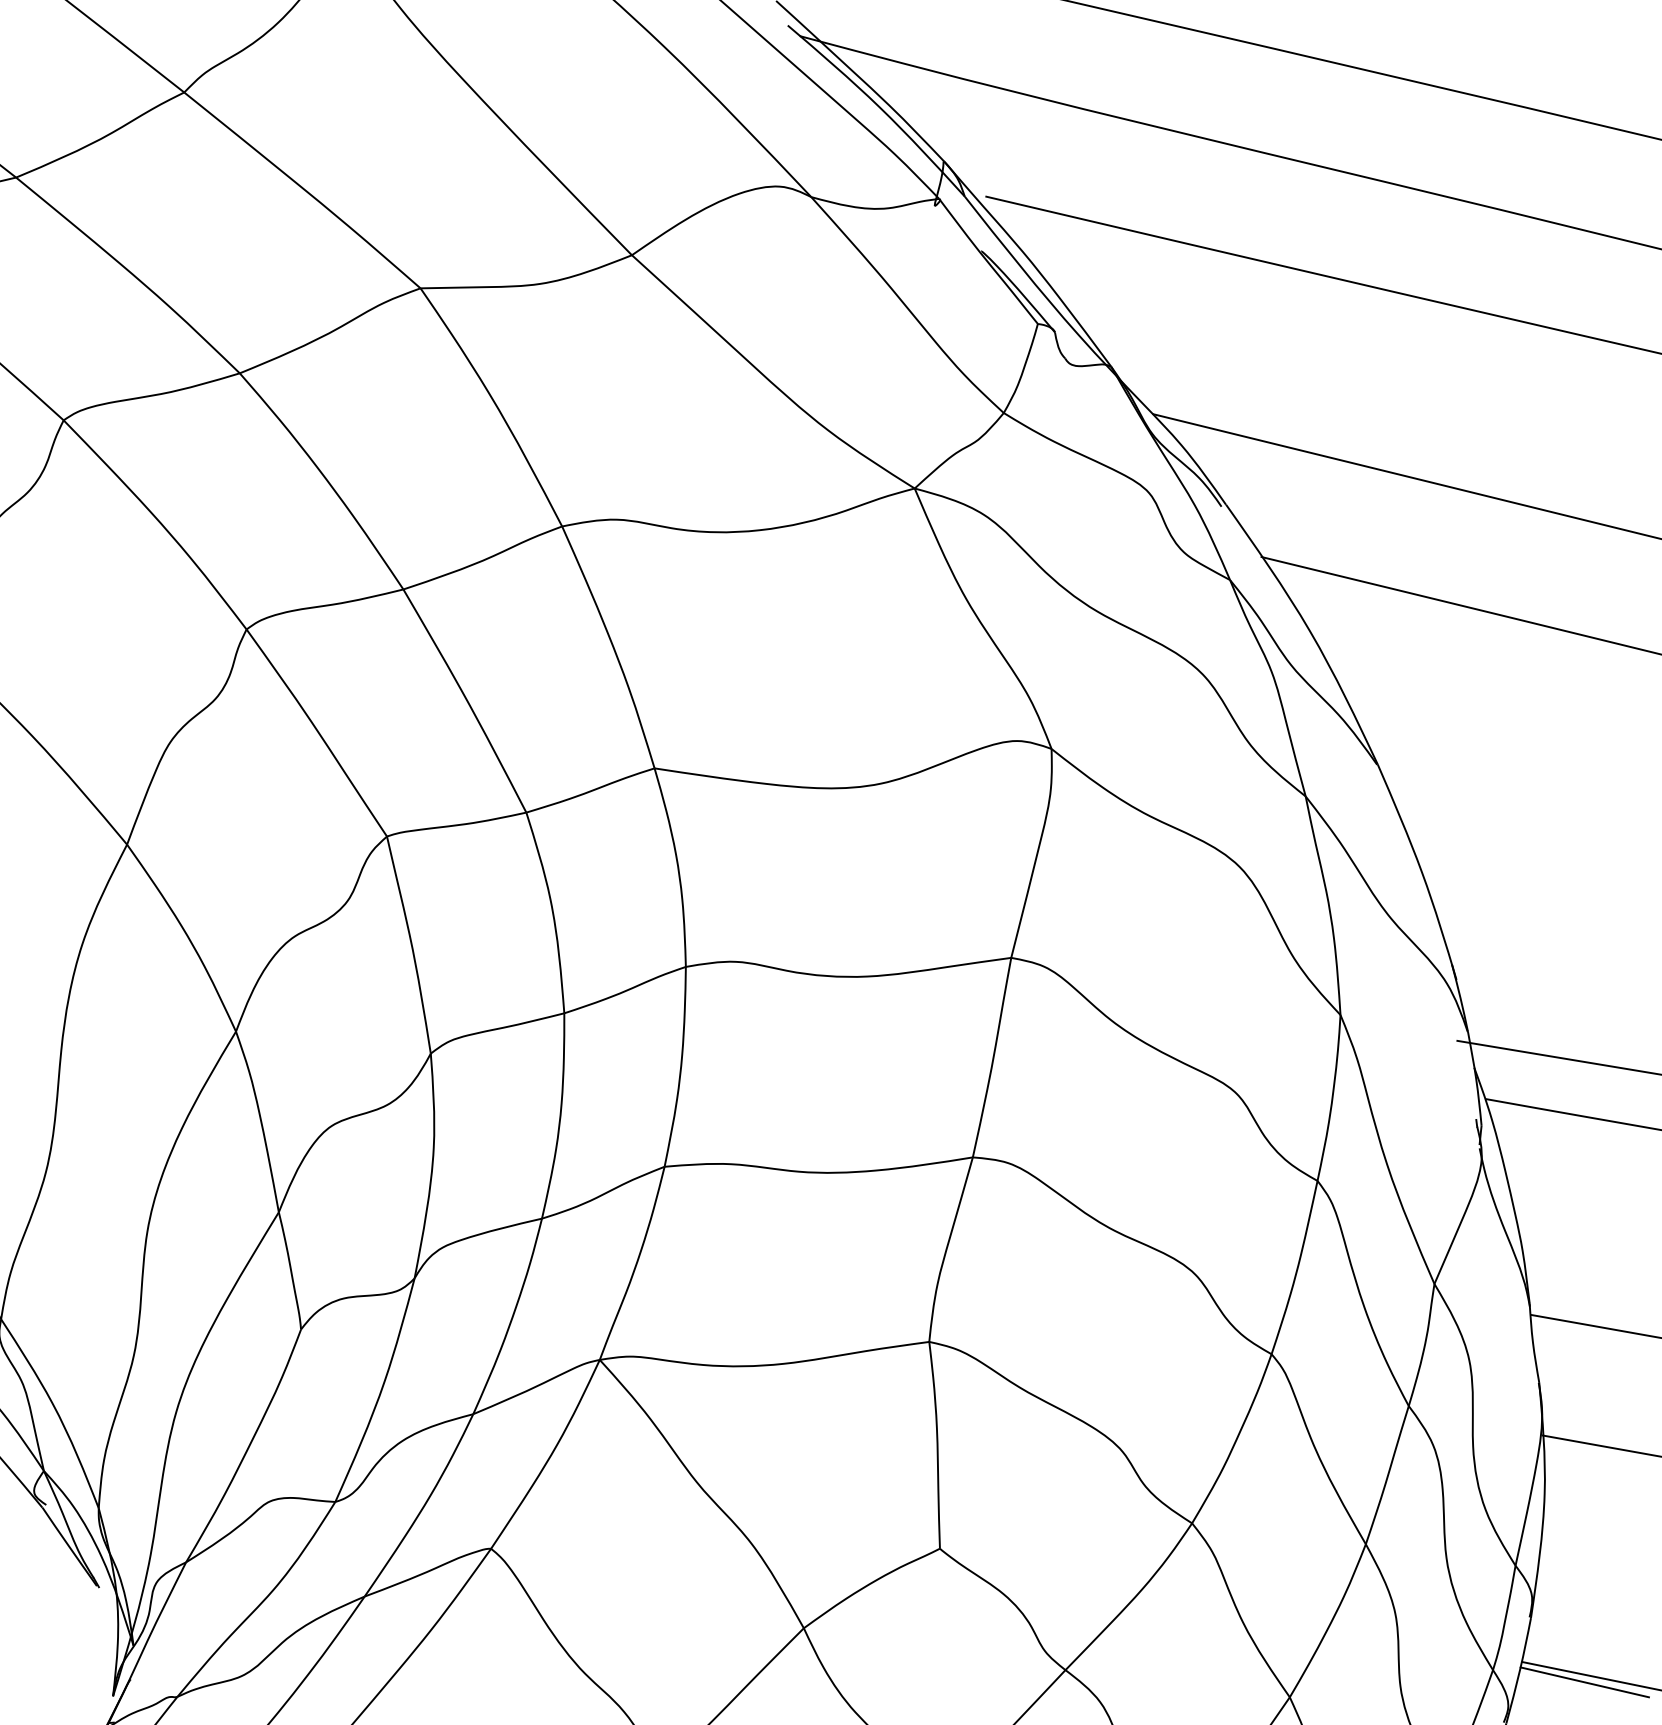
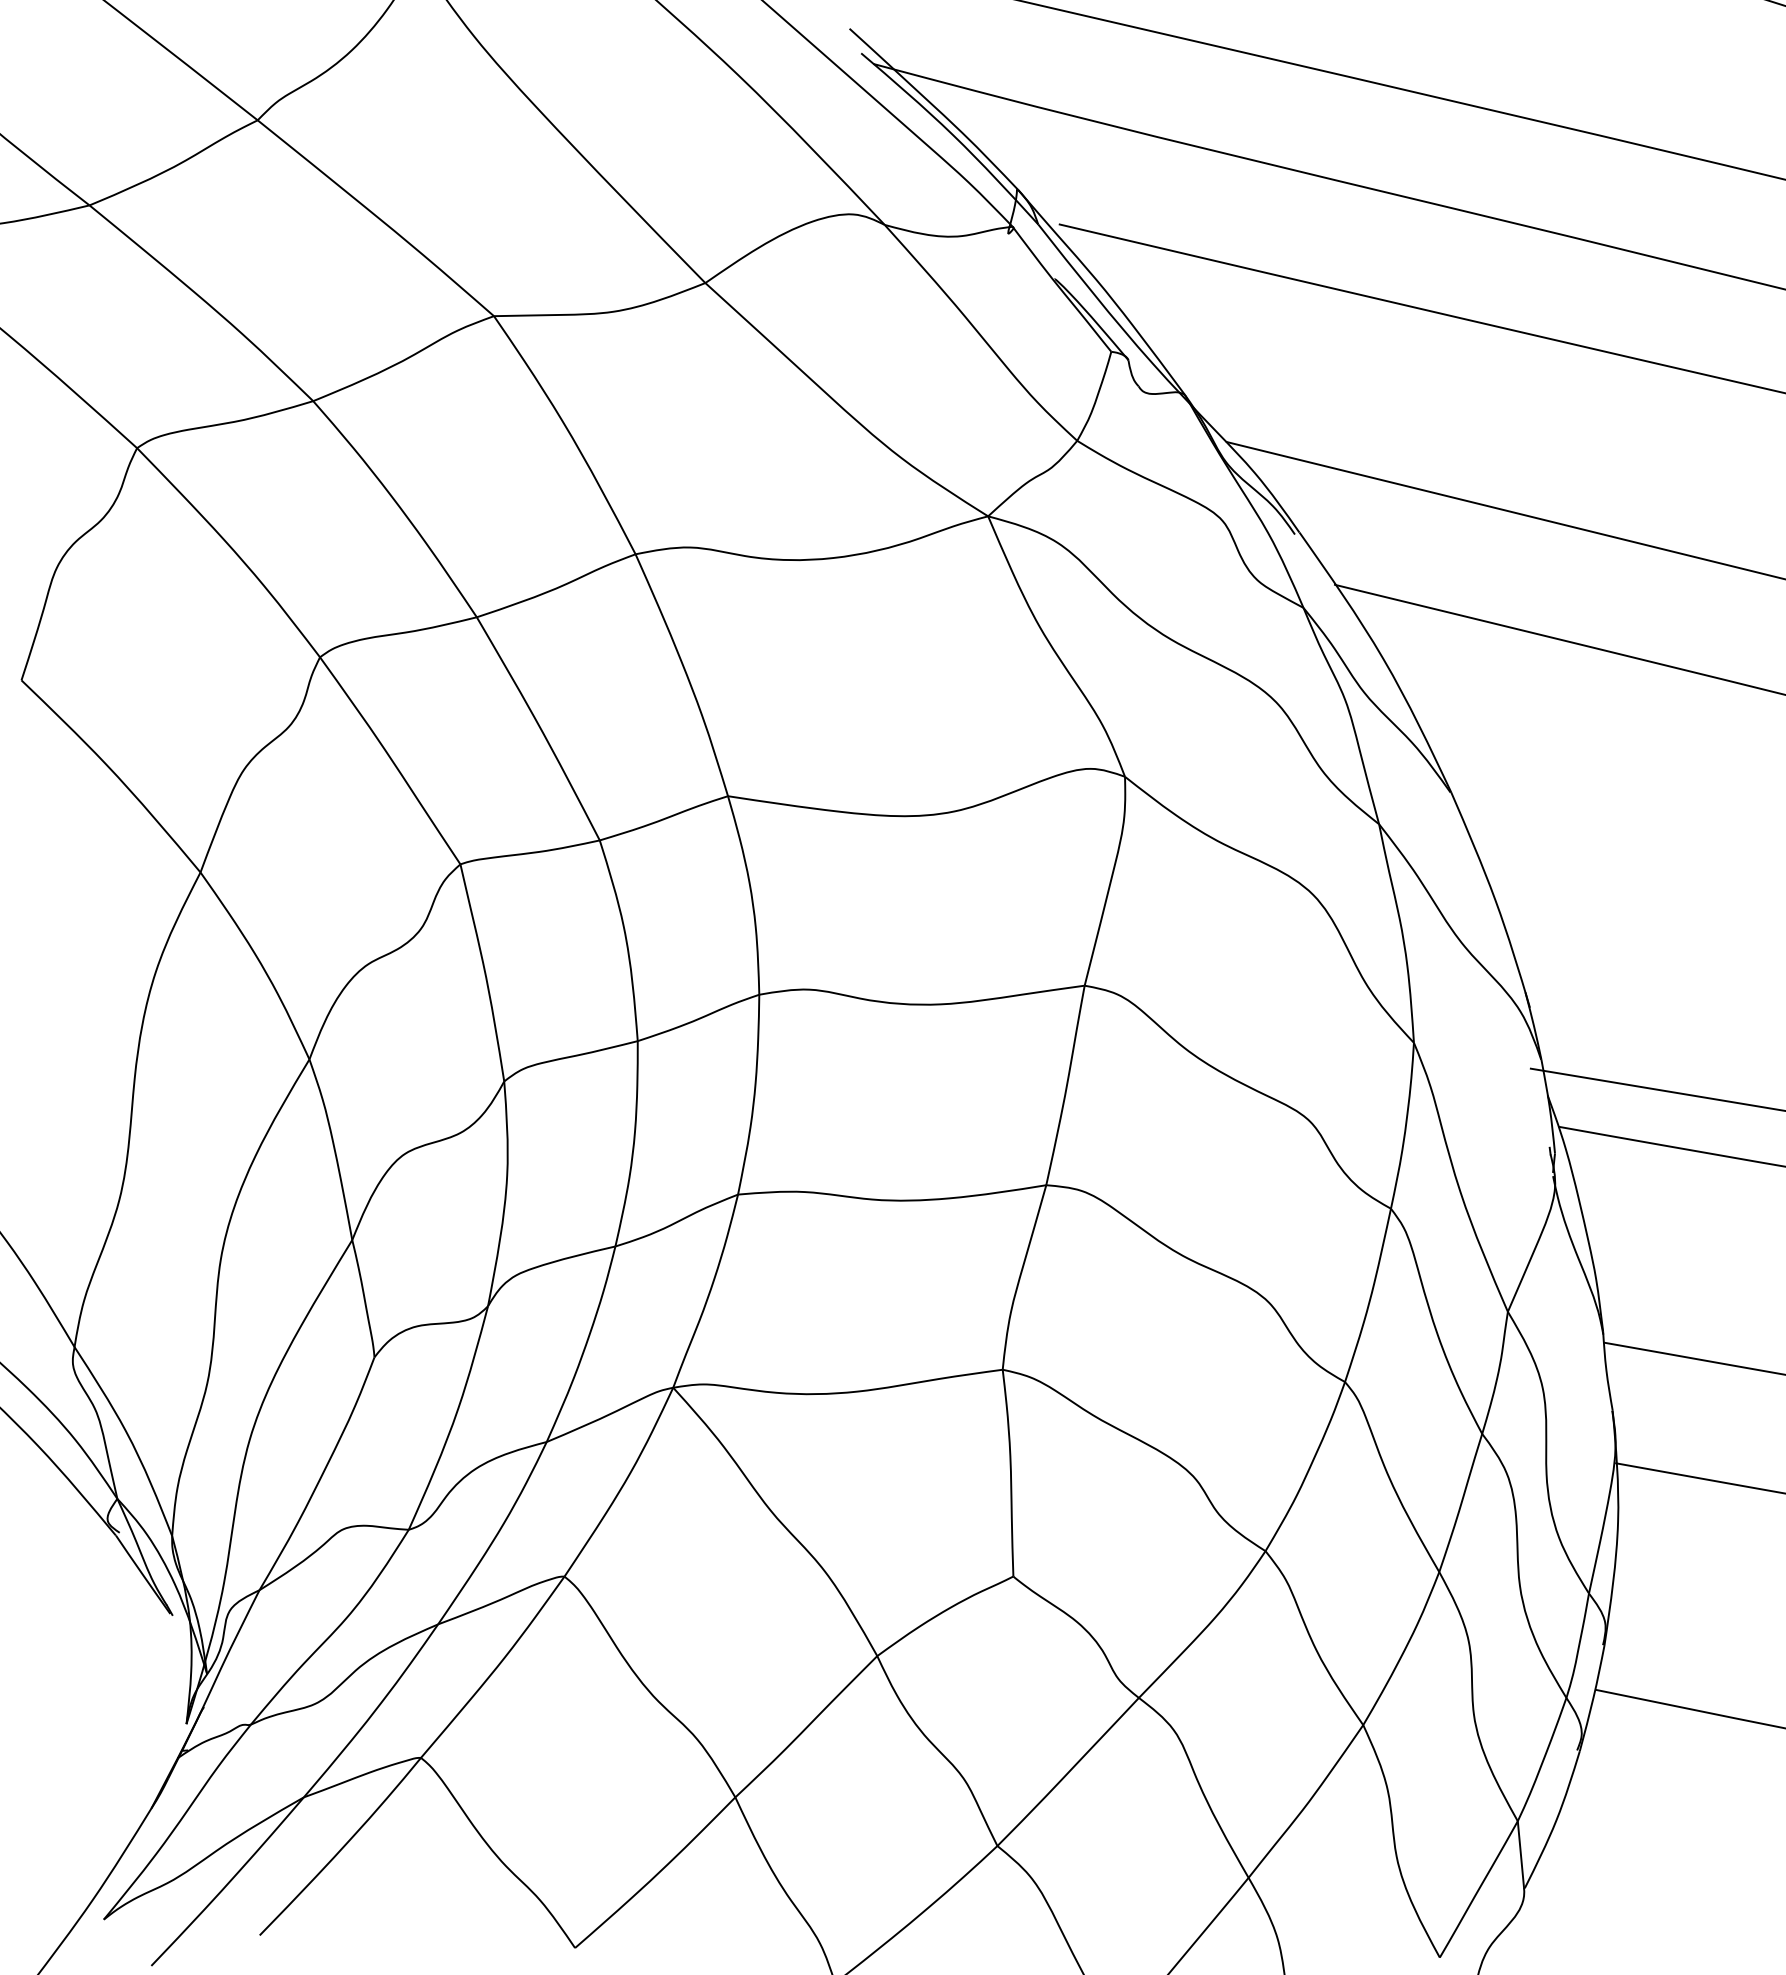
line: (1585, 1682) -> (1658, 1710), removed

